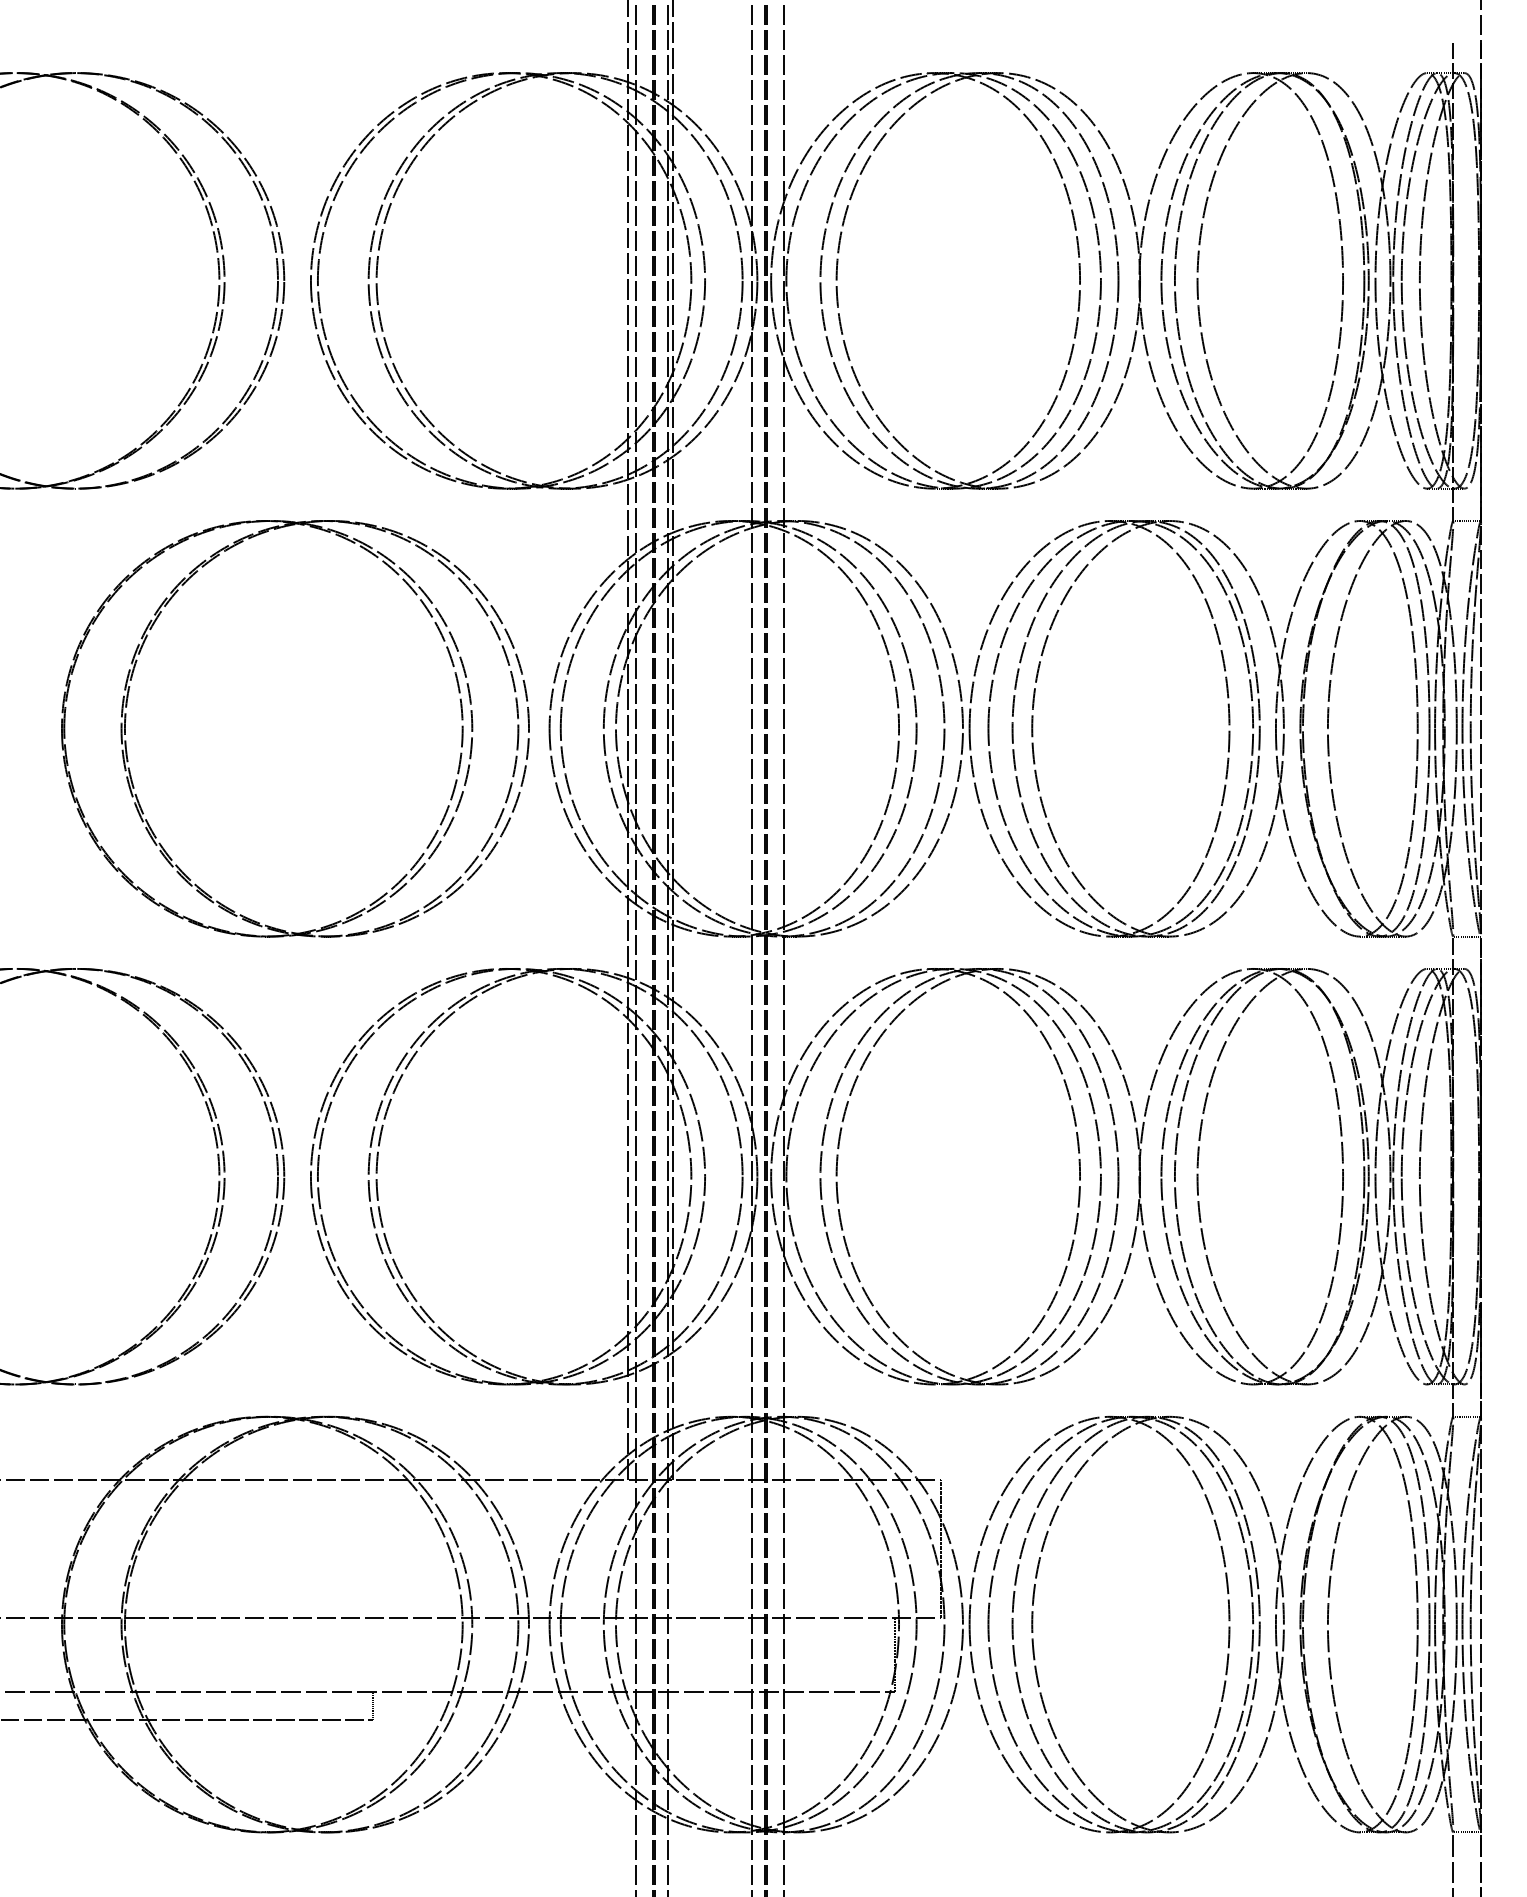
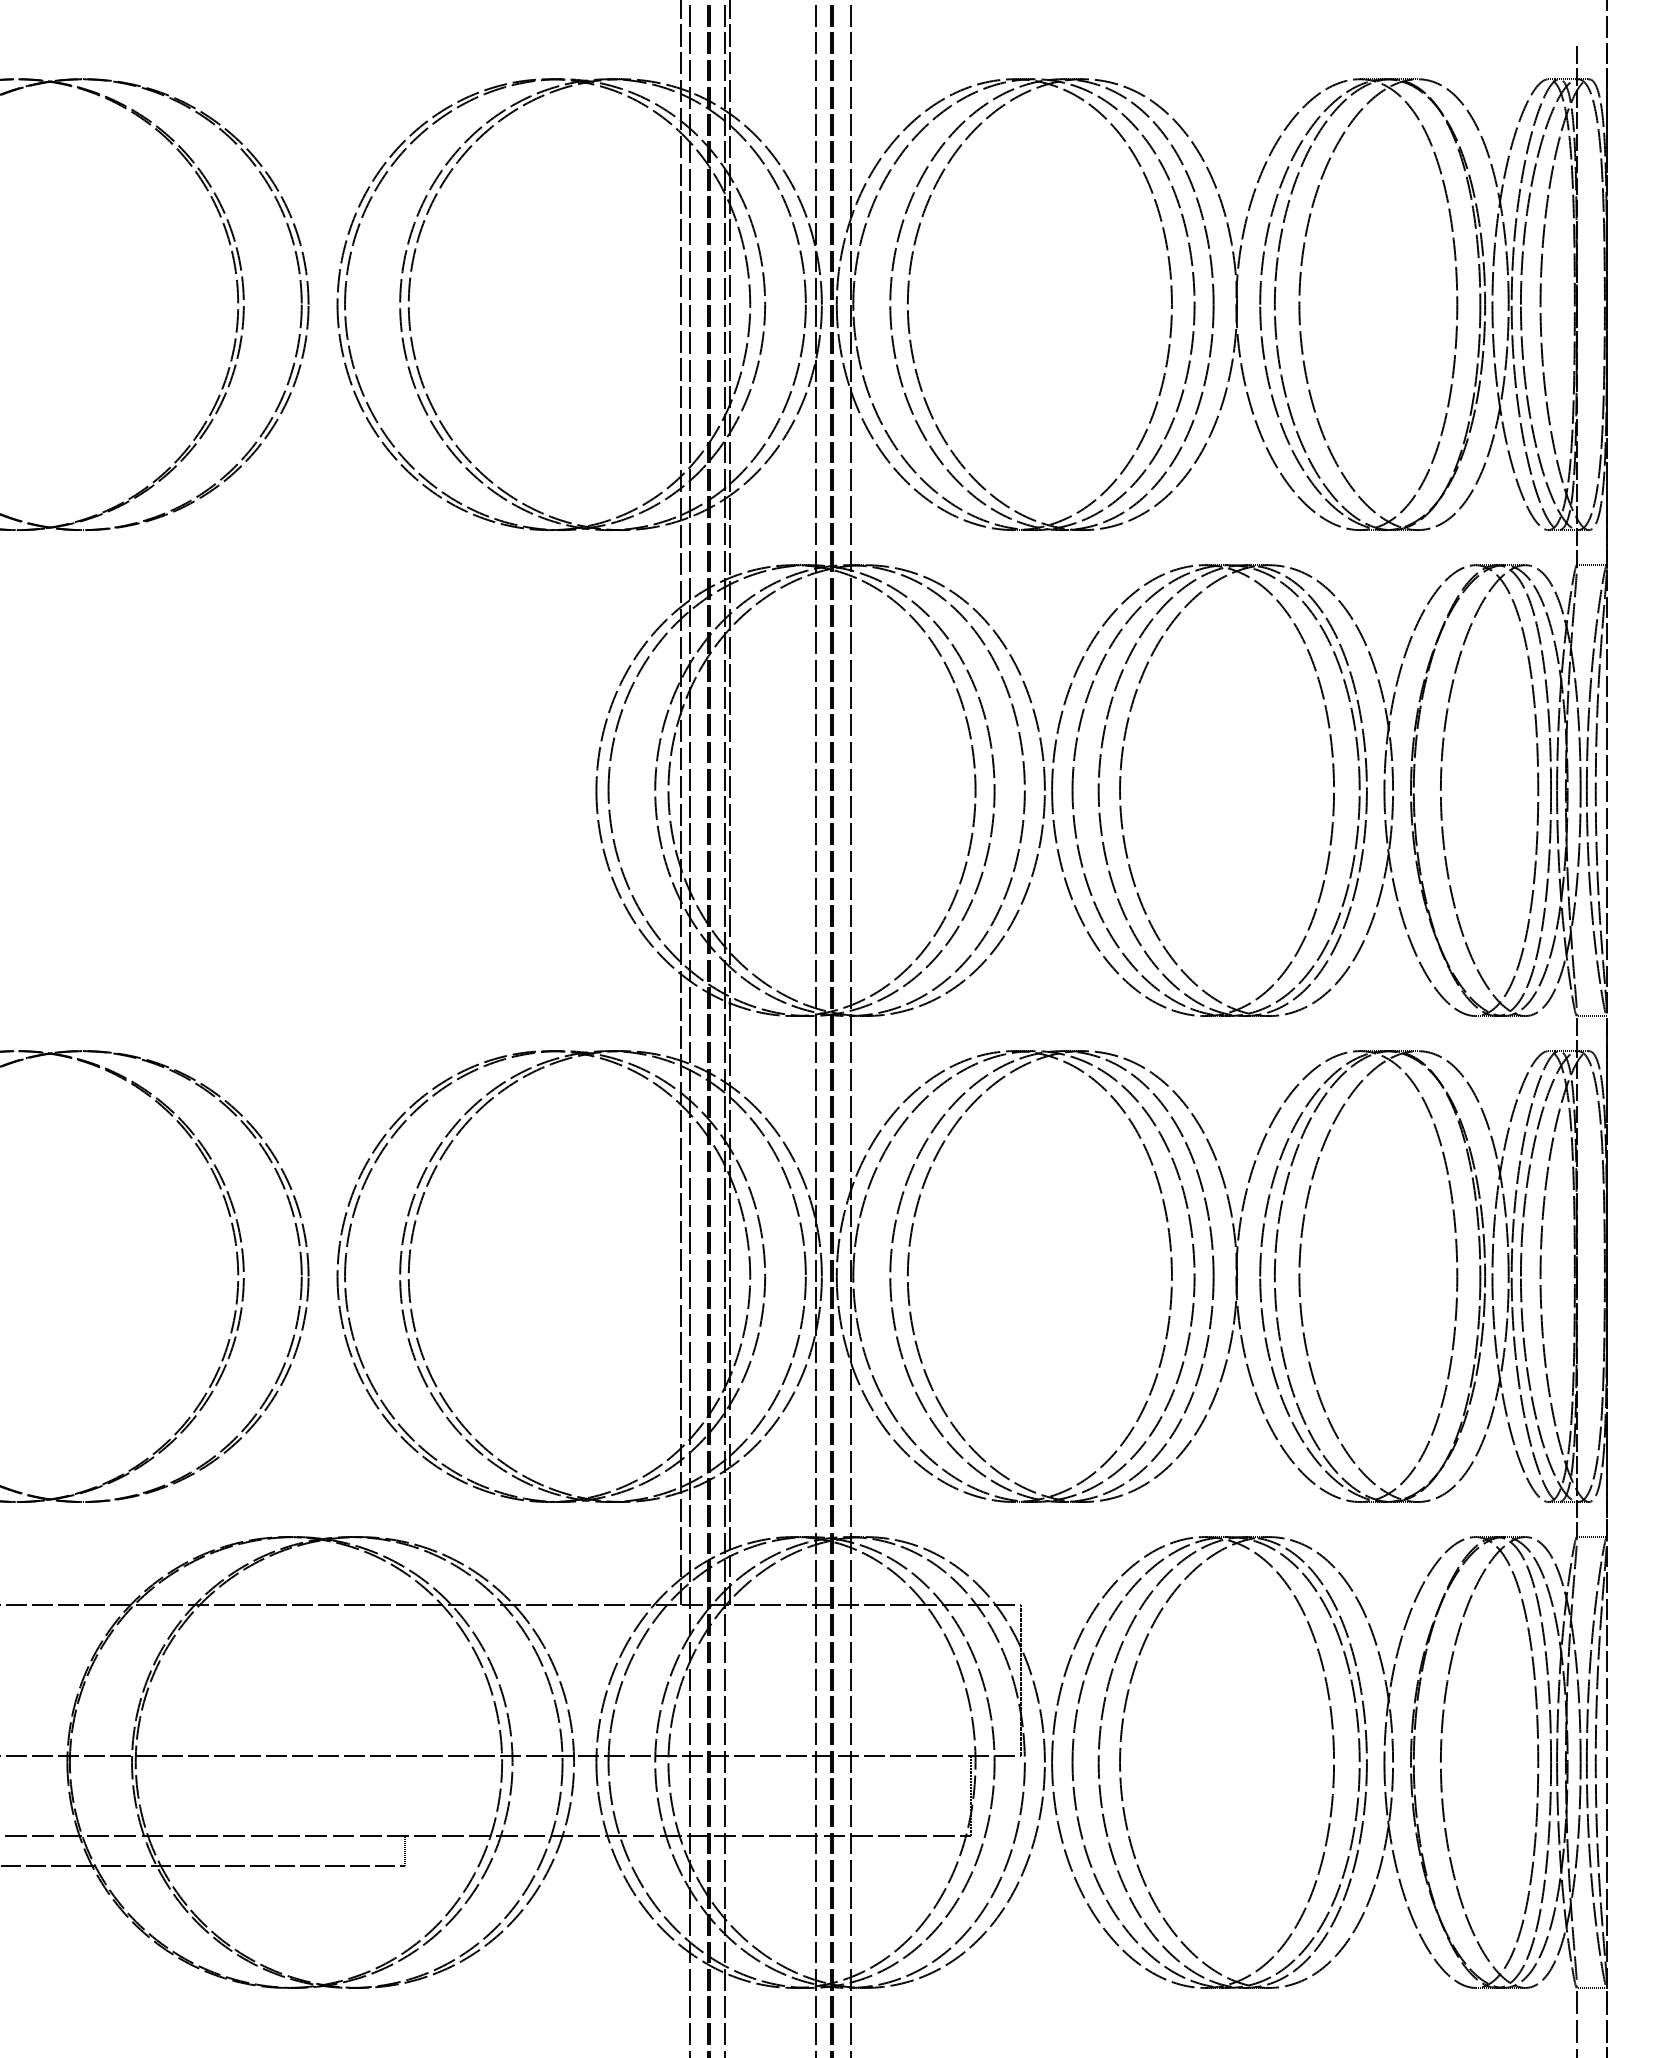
part: (461, 728) -> (500, 790), removed

